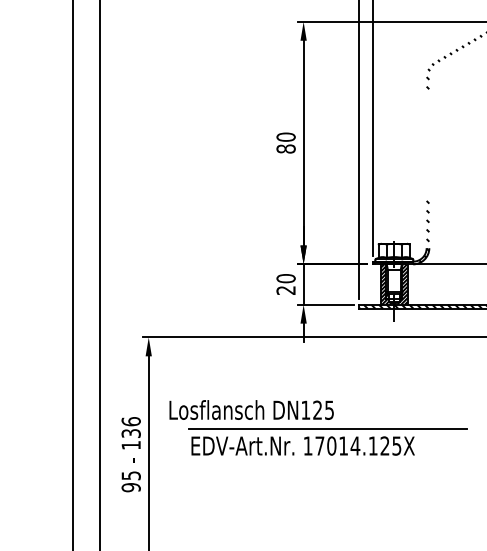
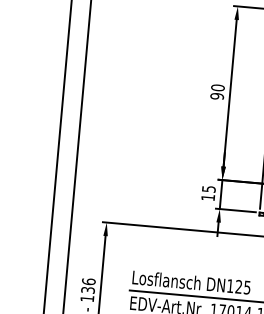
text: (285, 148) -> (216, 95), 80 -> 90
text: (285, 284) -> (208, 193), 20 -> 15
text: (251, 409) -> (191, 282), moved

